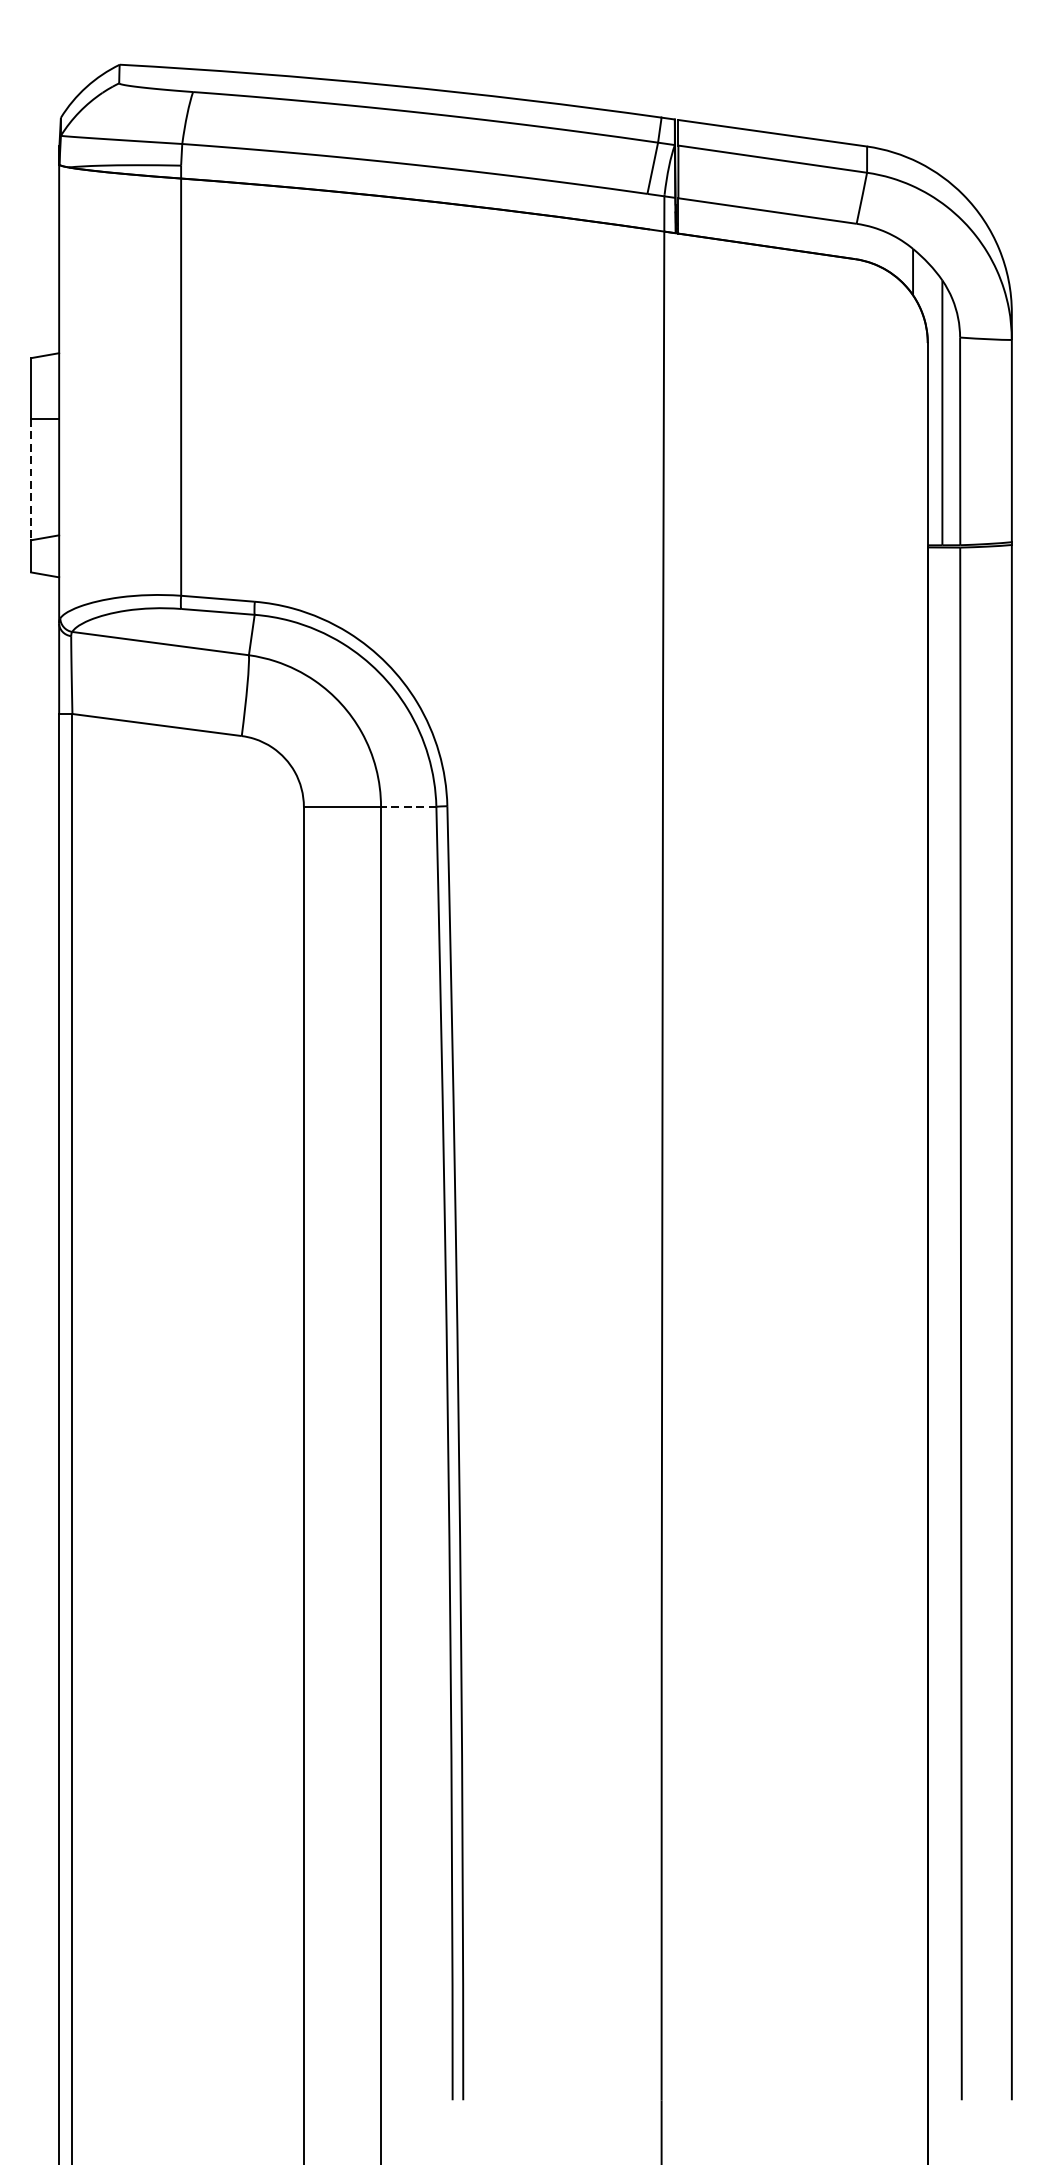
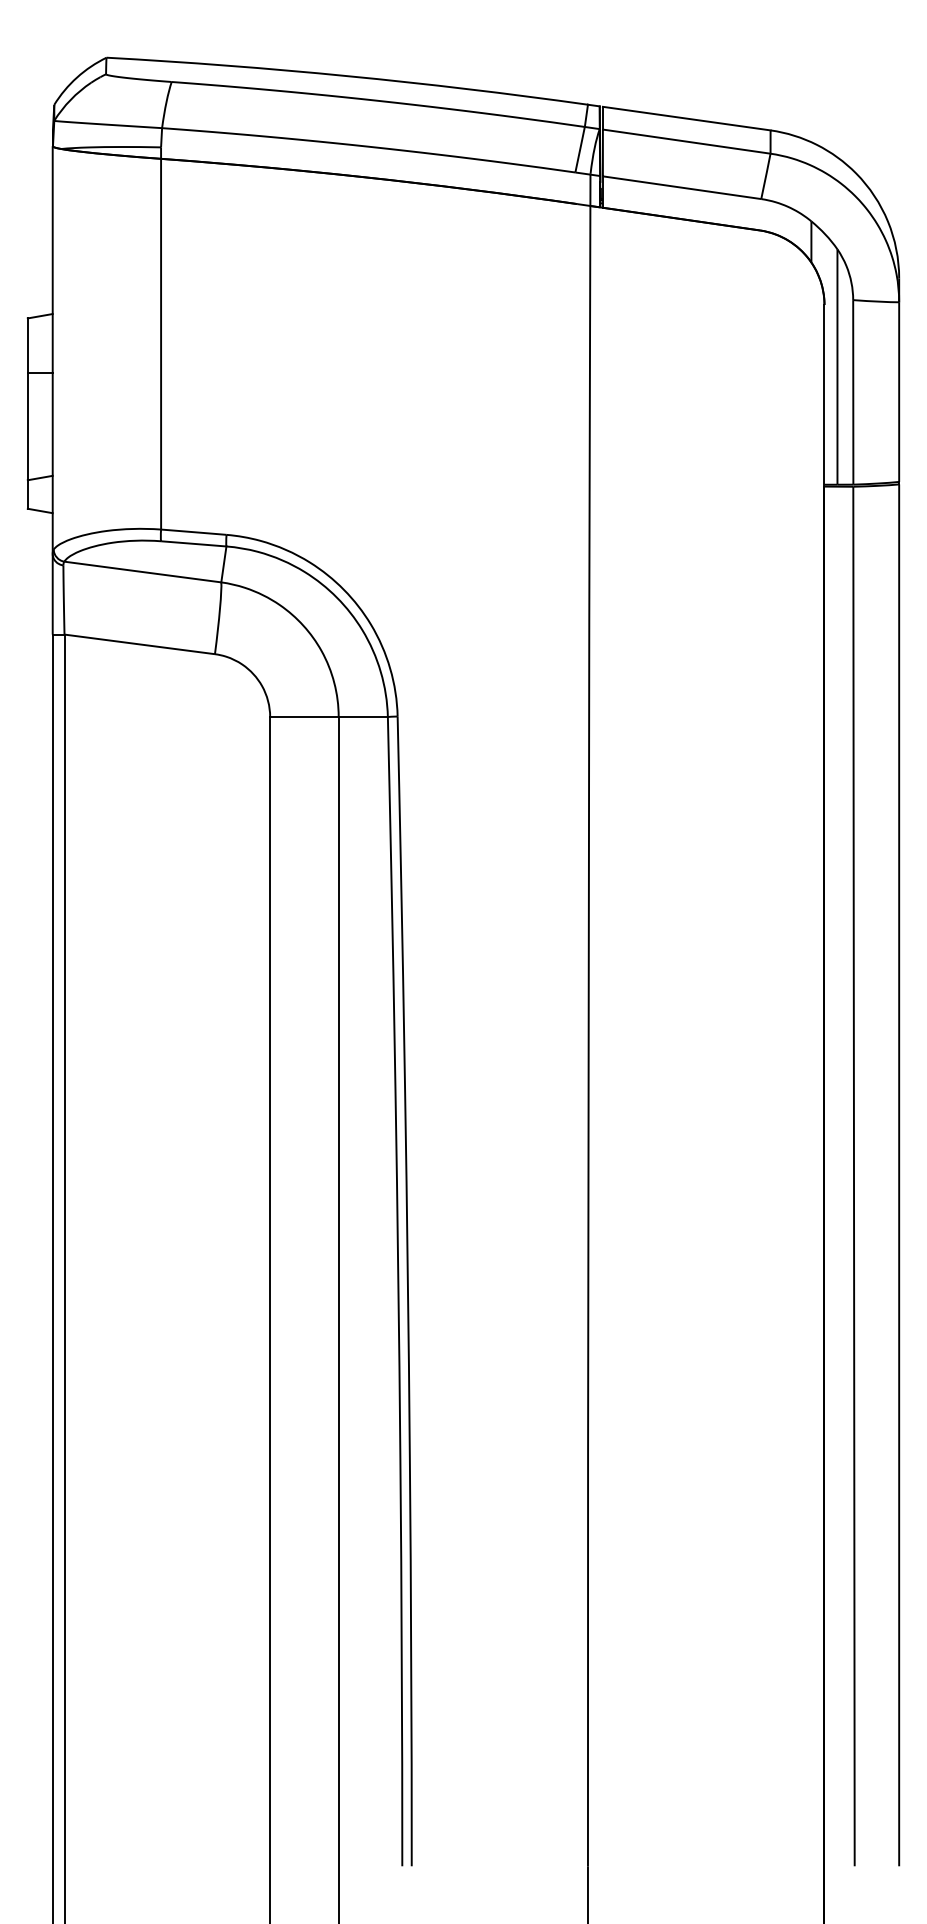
line: (30, 479) -> (27, 426), dashed -> solid
line: (408, 807) -> (363, 717), dashed -> solid

